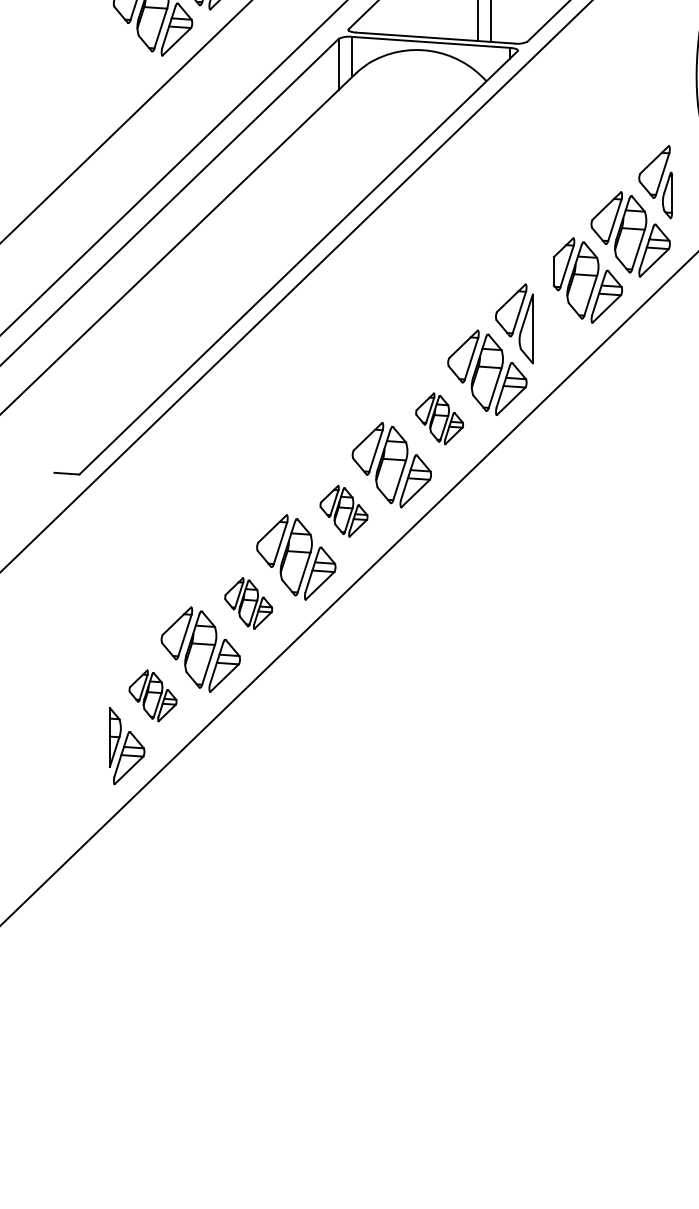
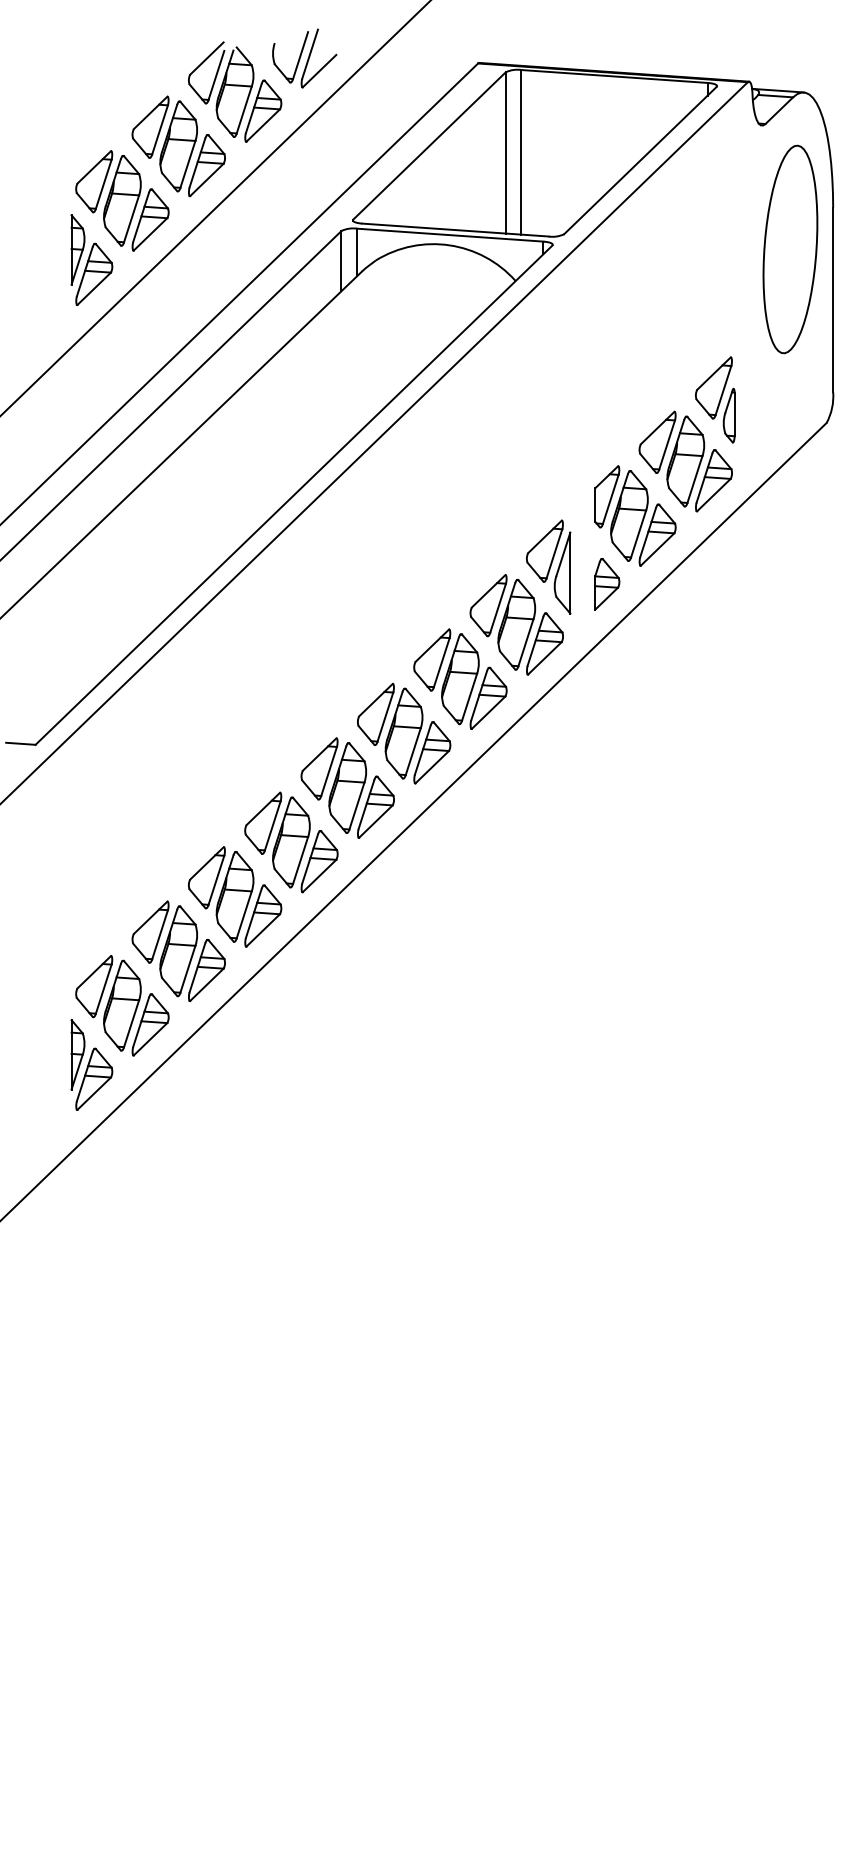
part: (126, 63) -> (91, 259), added
part: (564, 338) -> (607, 584), added
part: (439, 418) -> (460, 678), size x1.67
part: (343, 510) -> (347, 787), size x1.67
part: (248, 603) -> (235, 896), size x1.67
part: (153, 695) -> (122, 1005), size x1.67

